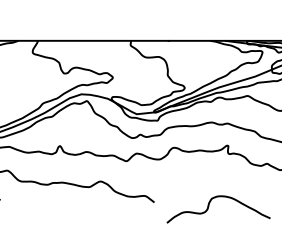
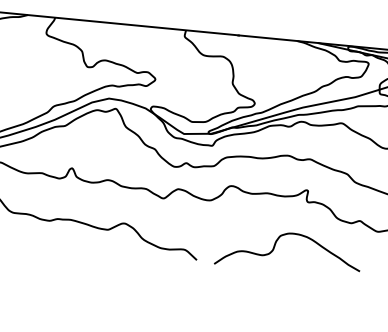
curve: (209, 206) -> (276, 246), moved

